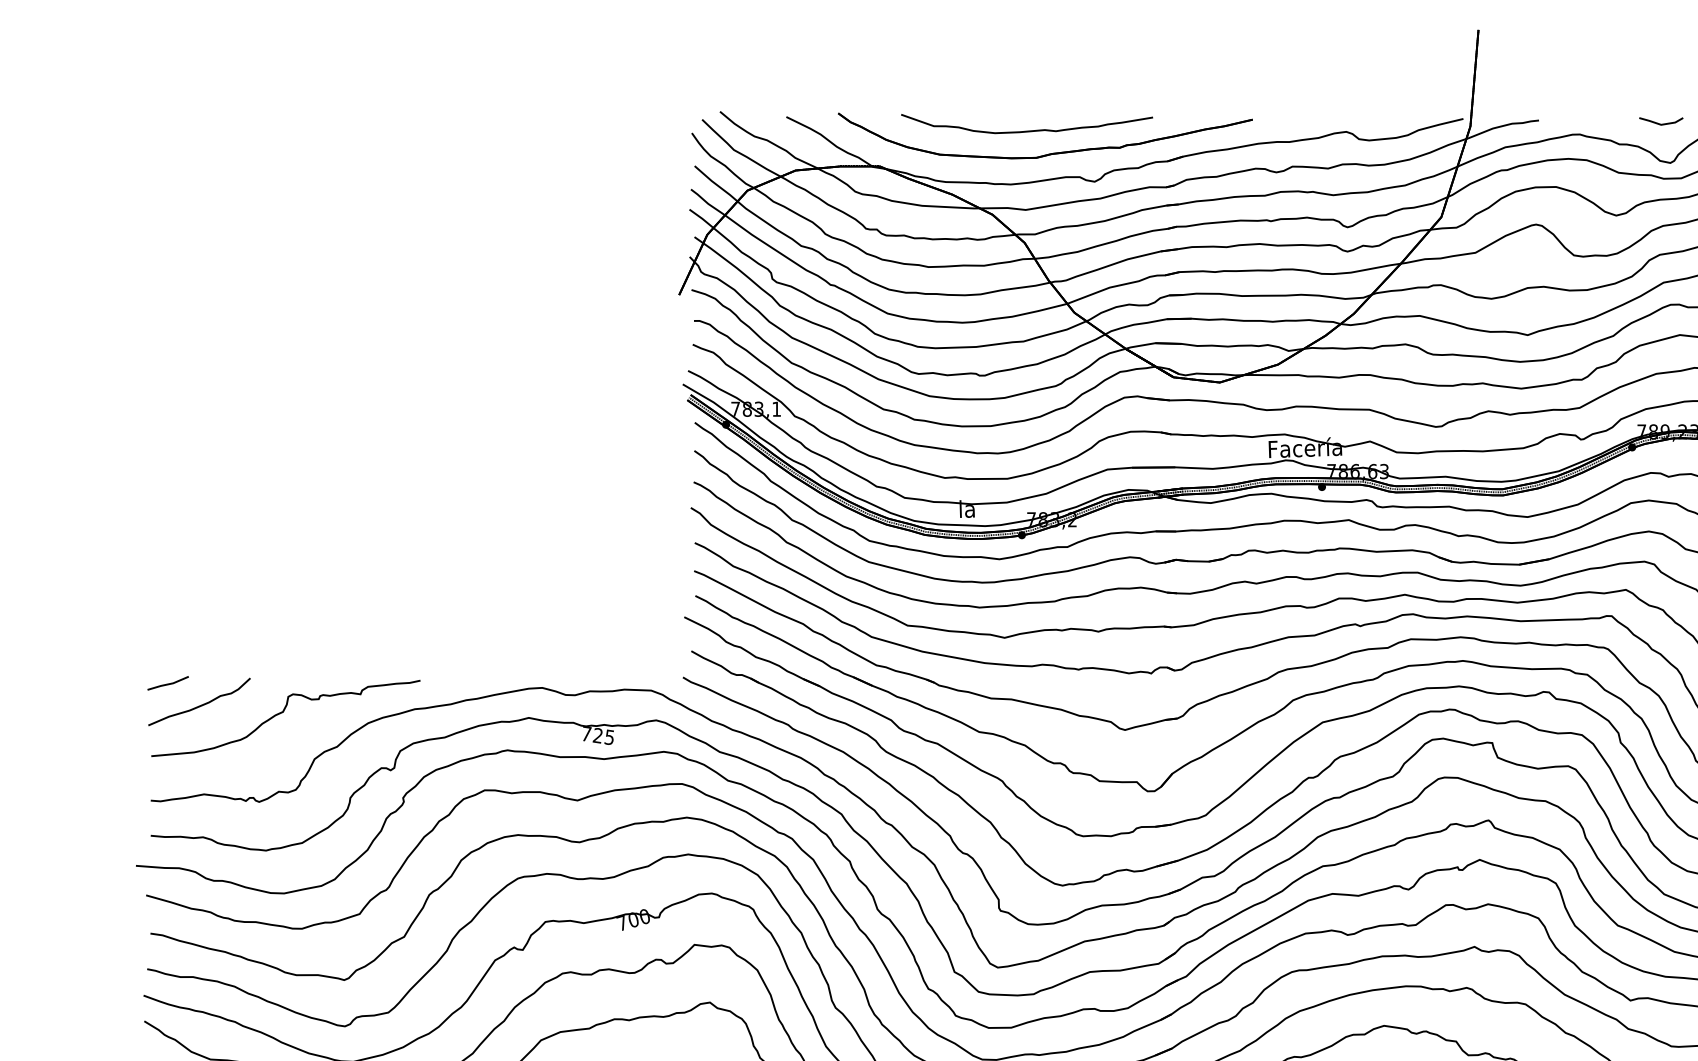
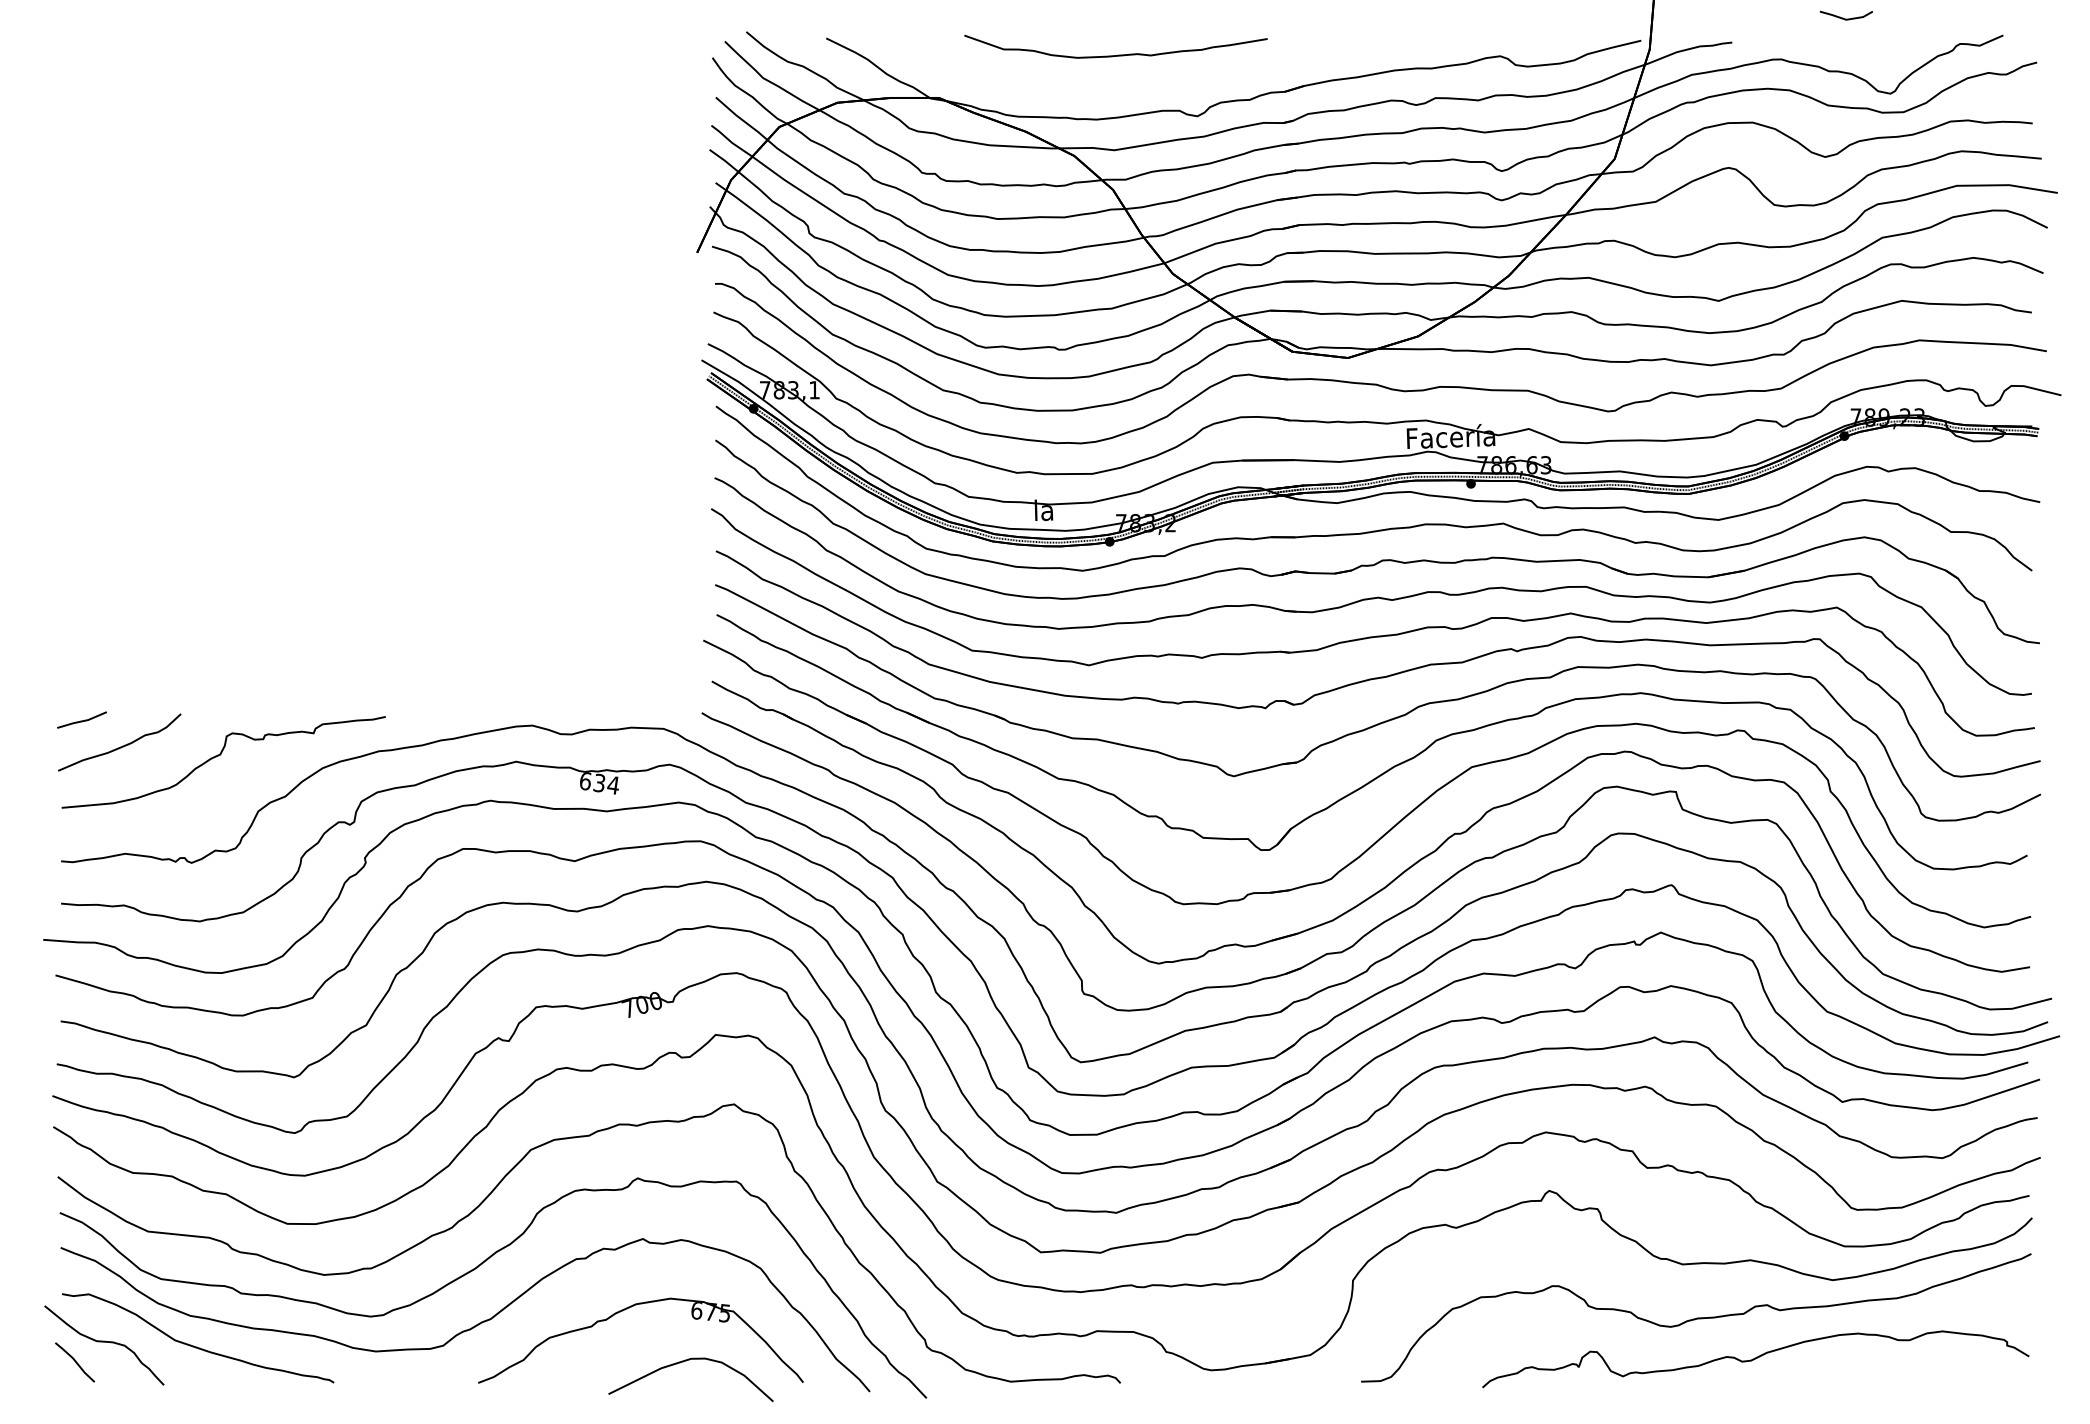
line: (1661, 123) -> (1846, 18), moved
part: (1049, 153) -> (1142, 82), removed
text: (598, 735) -> (599, 783), 725 -> 634

